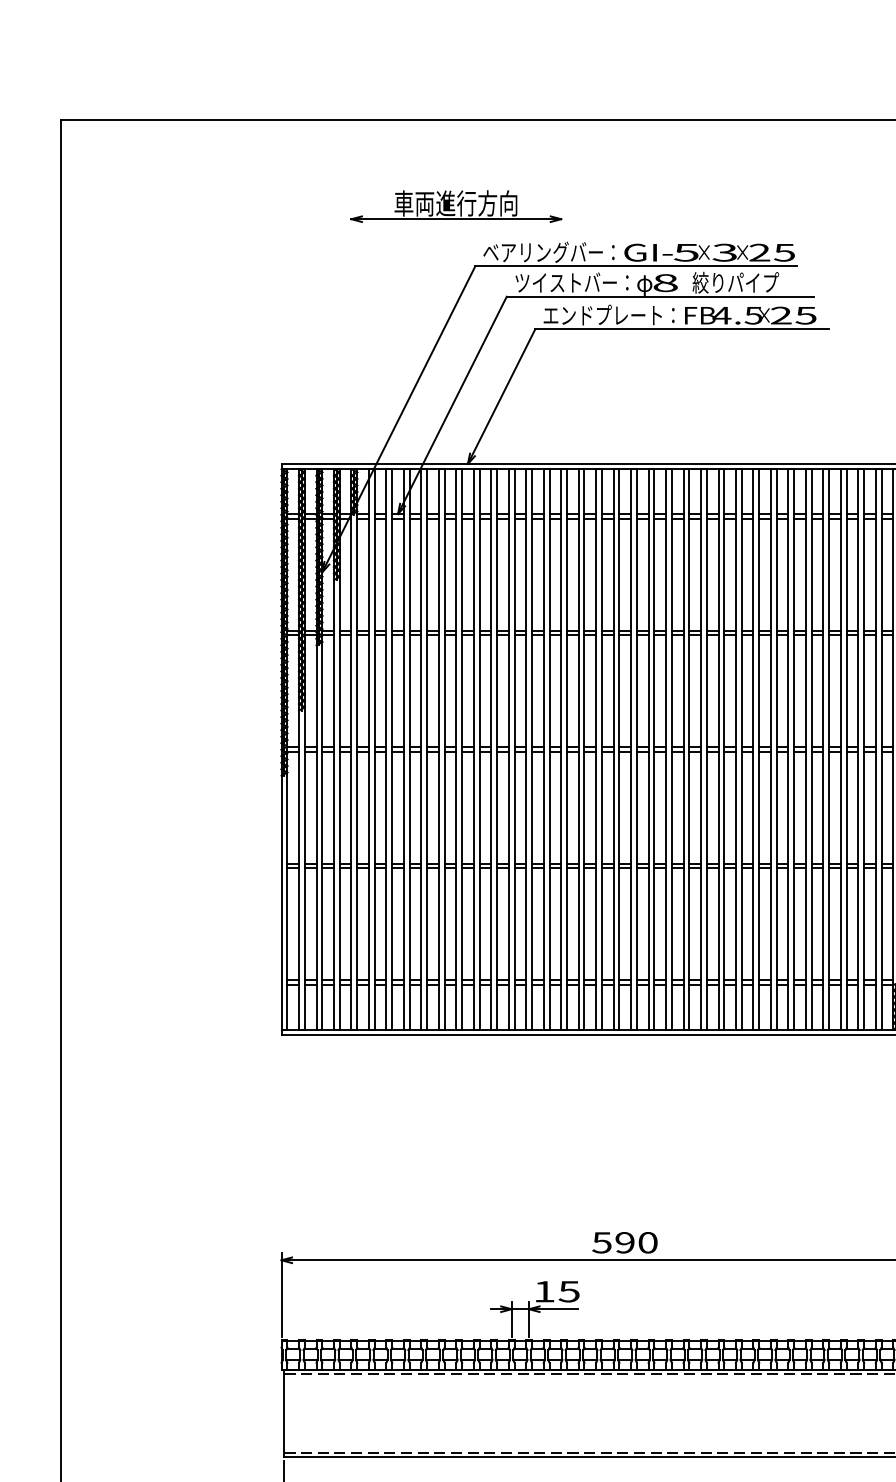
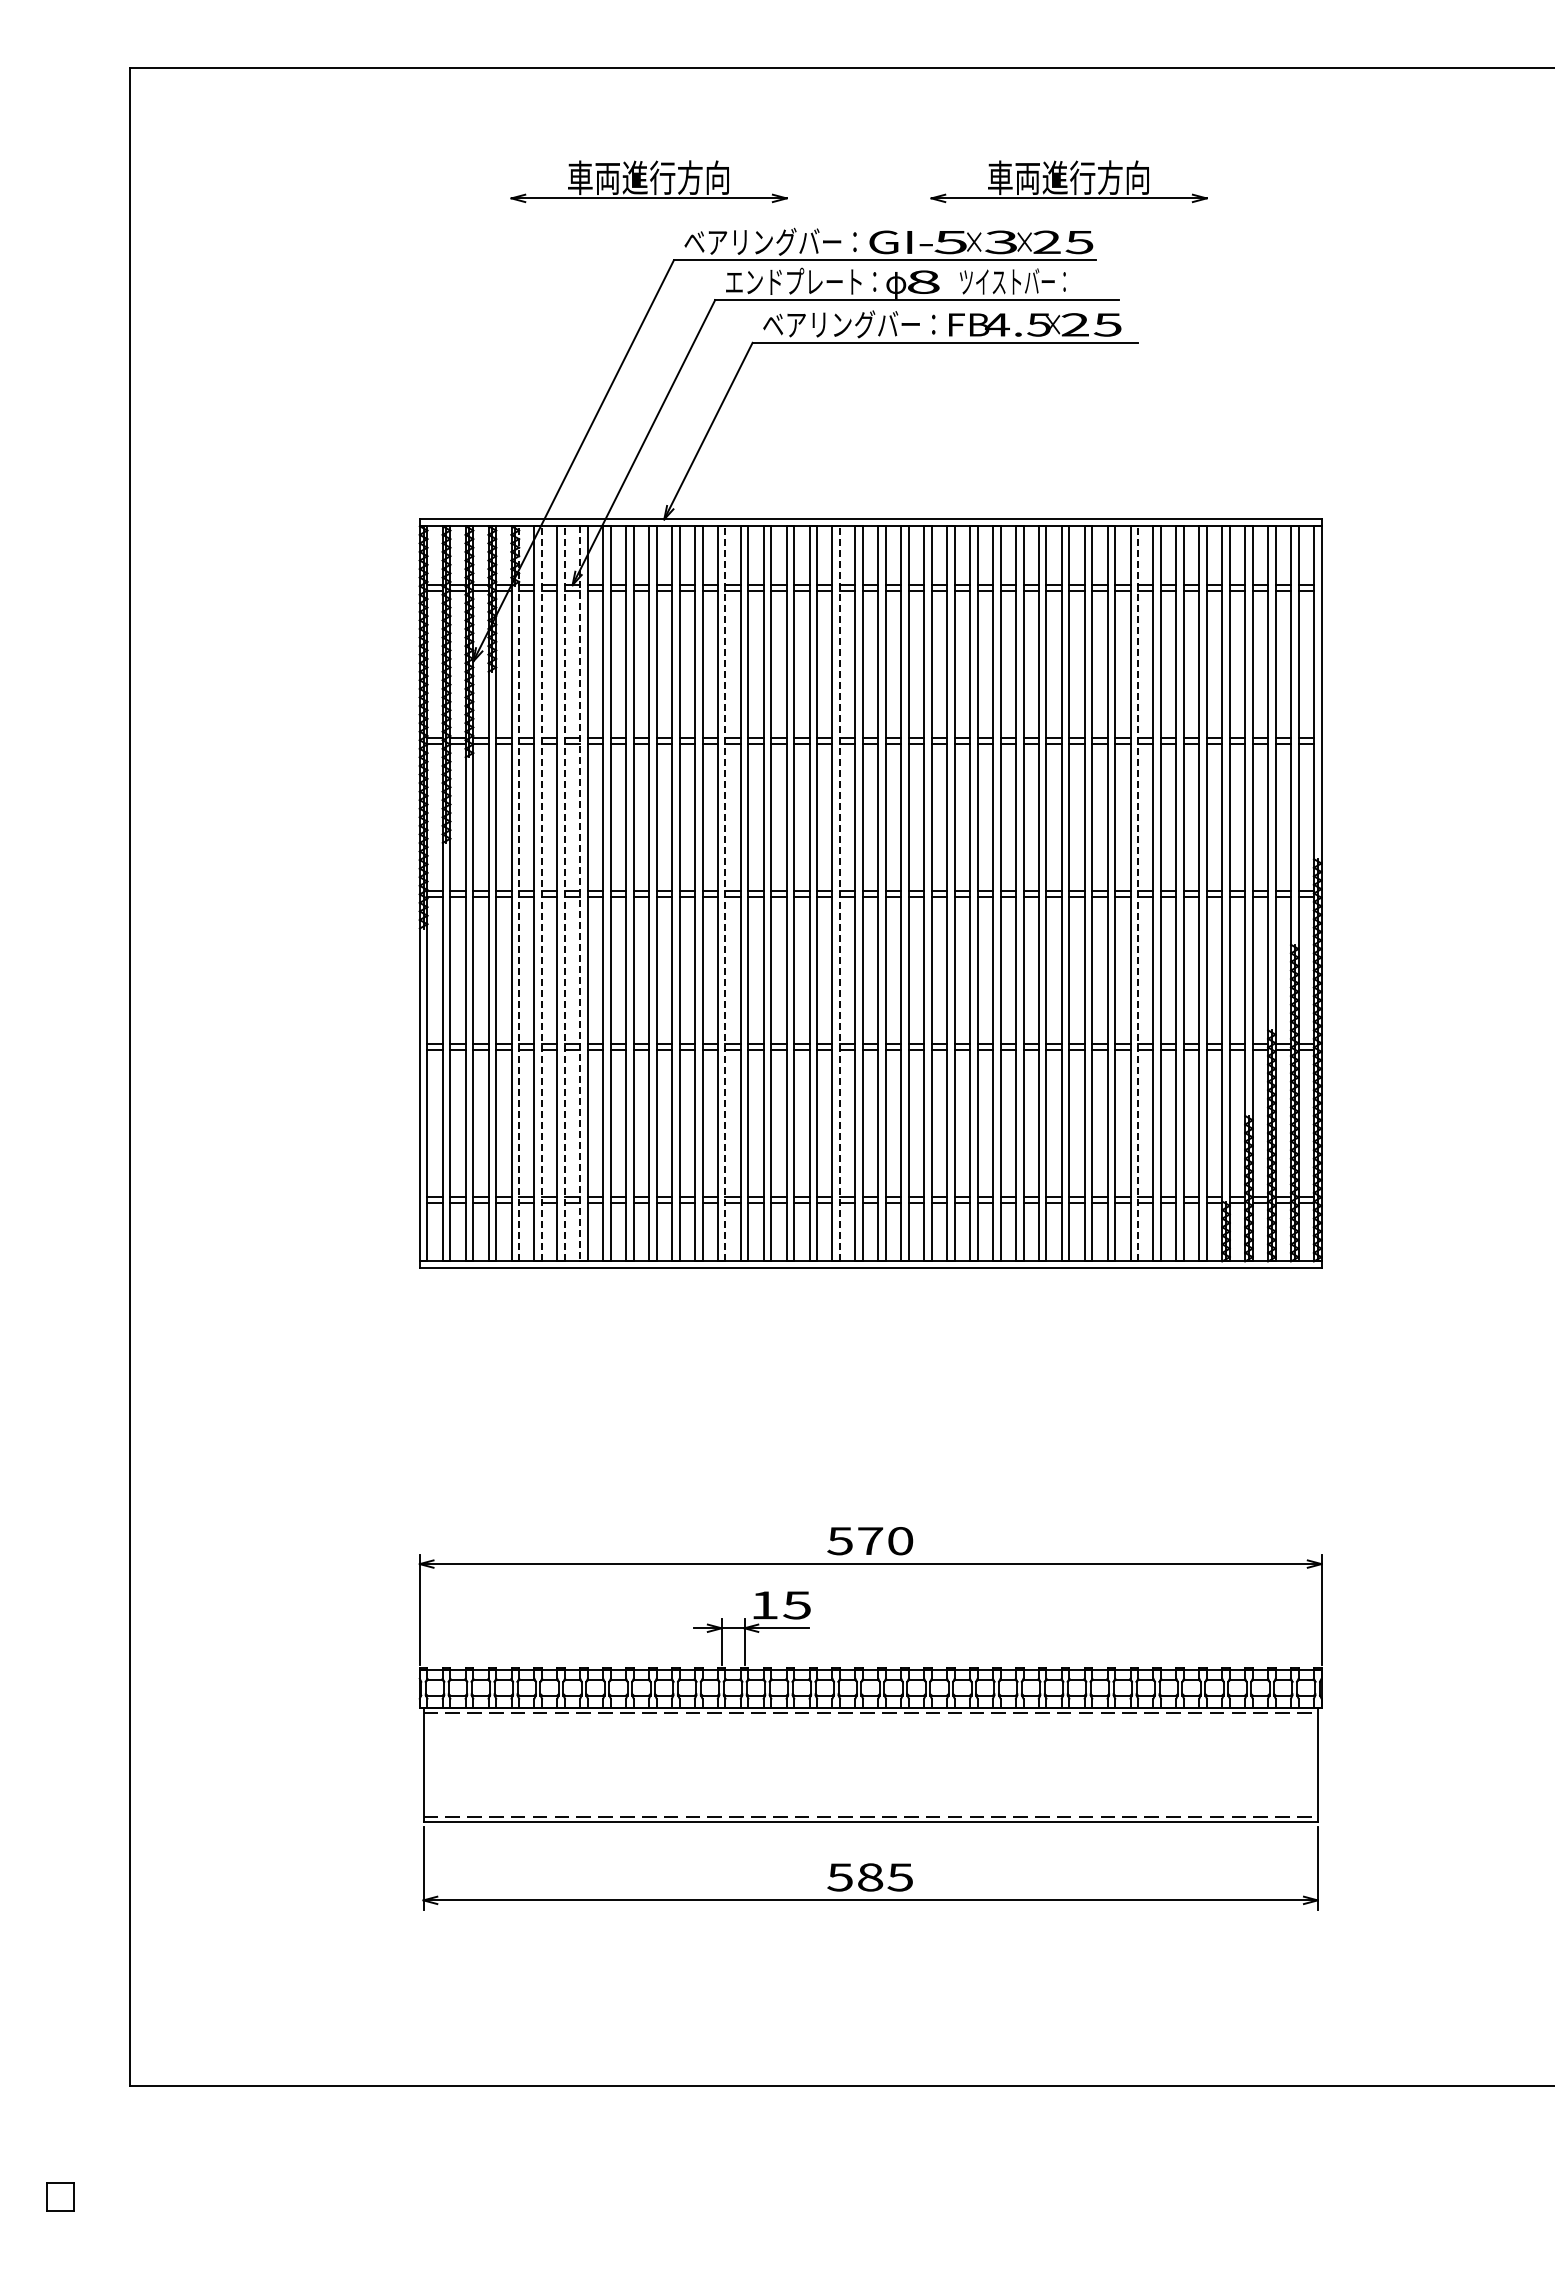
part: (776, 206) -> (1068, 181), added
text: (572, 281) -> (801, 280), ツイストバー： -> エンドプレート：
text: (735, 282) -> (1015, 281), 絞りパイプ -> ツイストバー：
text: (603, 315) -> (841, 324), エンドプレート： -> ベアリングバー：
line: (357, 749) -> (519, 893), solid -> dashed
line: (375, 749) -> (542, 893), solid -> dashed
line: (391, 749) -> (564, 893), solid -> dashed
line: (404, 749) -> (580, 893), solid -> dashed
line: (514, 749) -> (725, 893), solid -> dashed
line: (602, 749) -> (840, 893), solid -> dashed
line: (829, 749) -> (1138, 893), solid -> dashed
text: (625, 1243) -> (870, 1541), 590 -> 570

